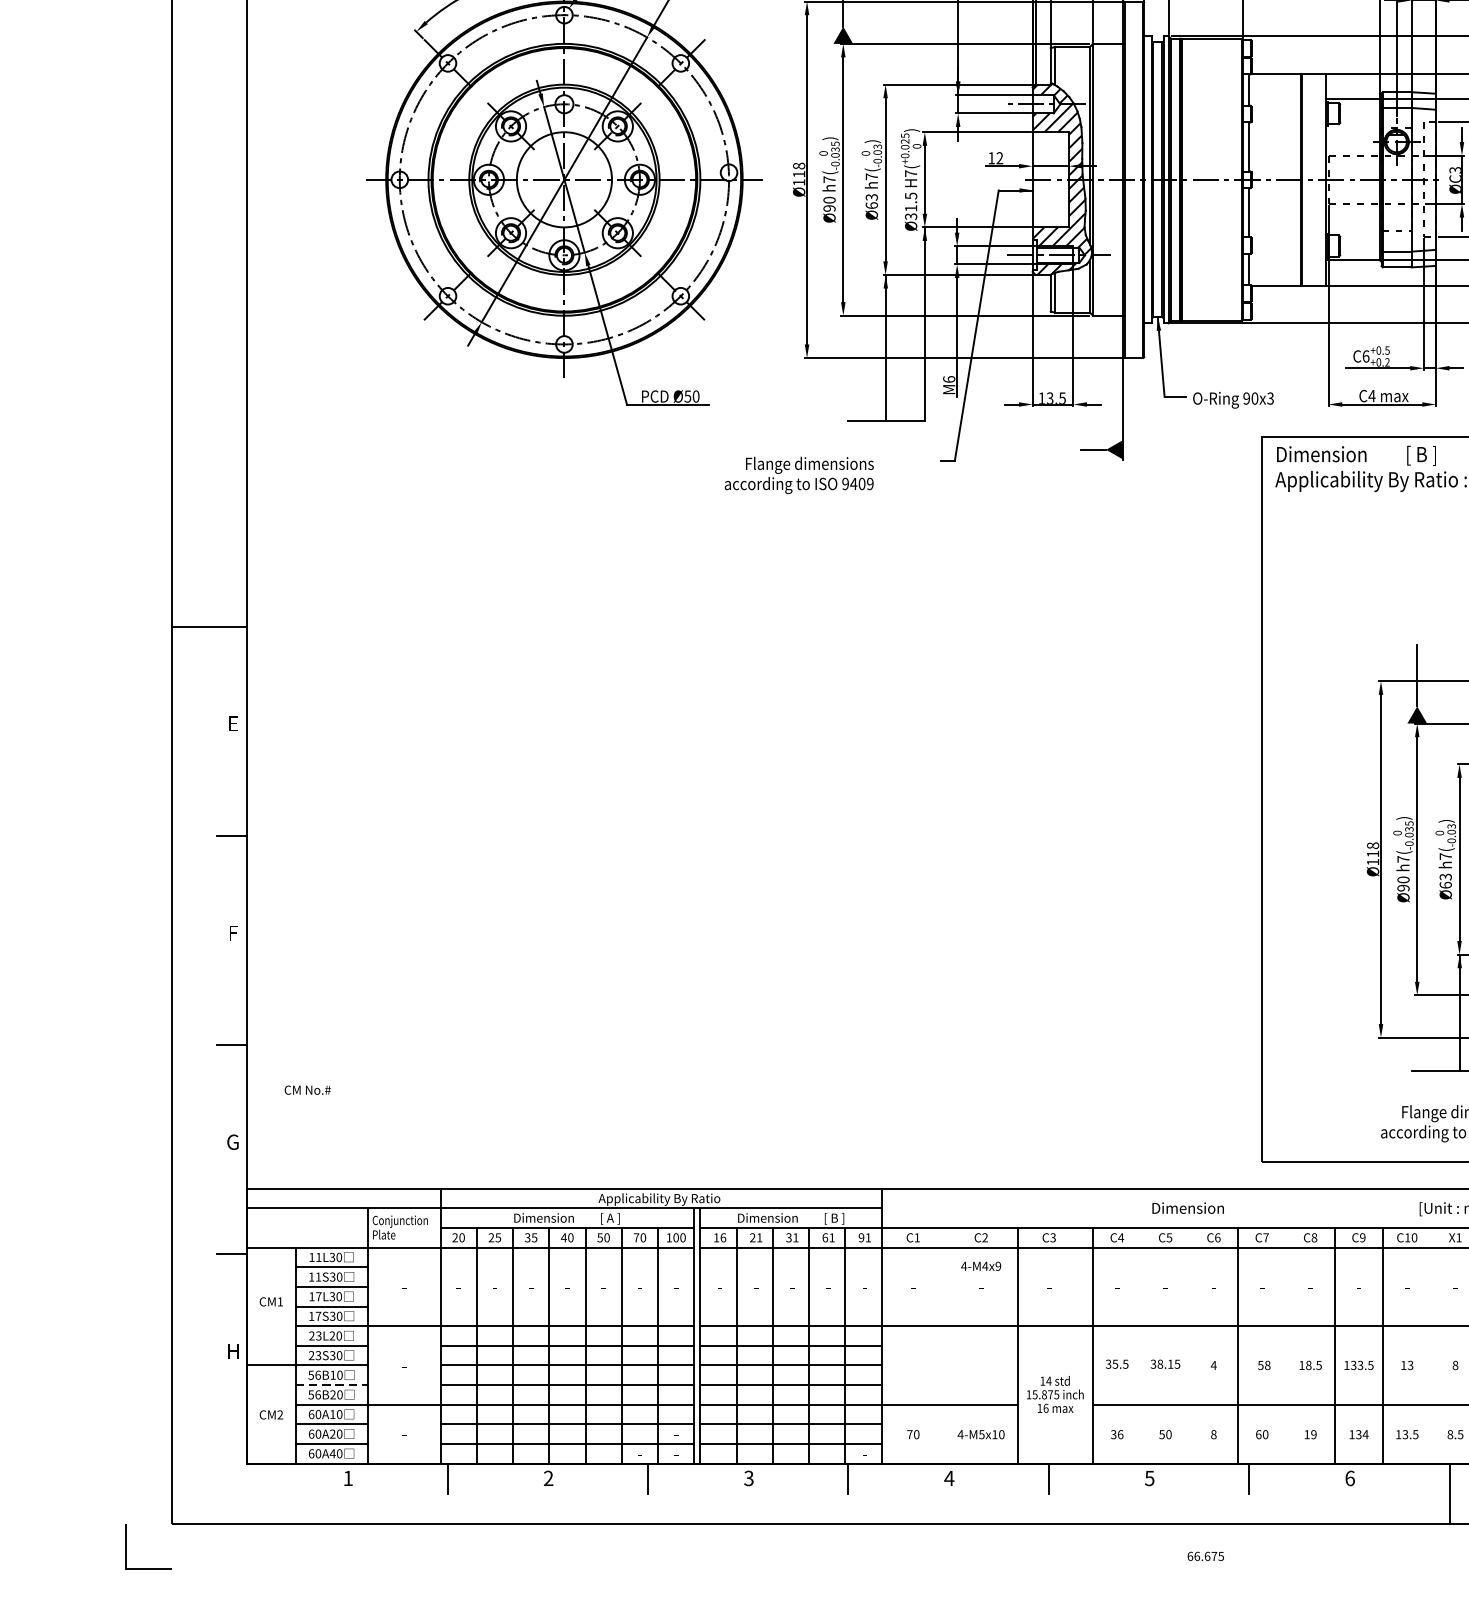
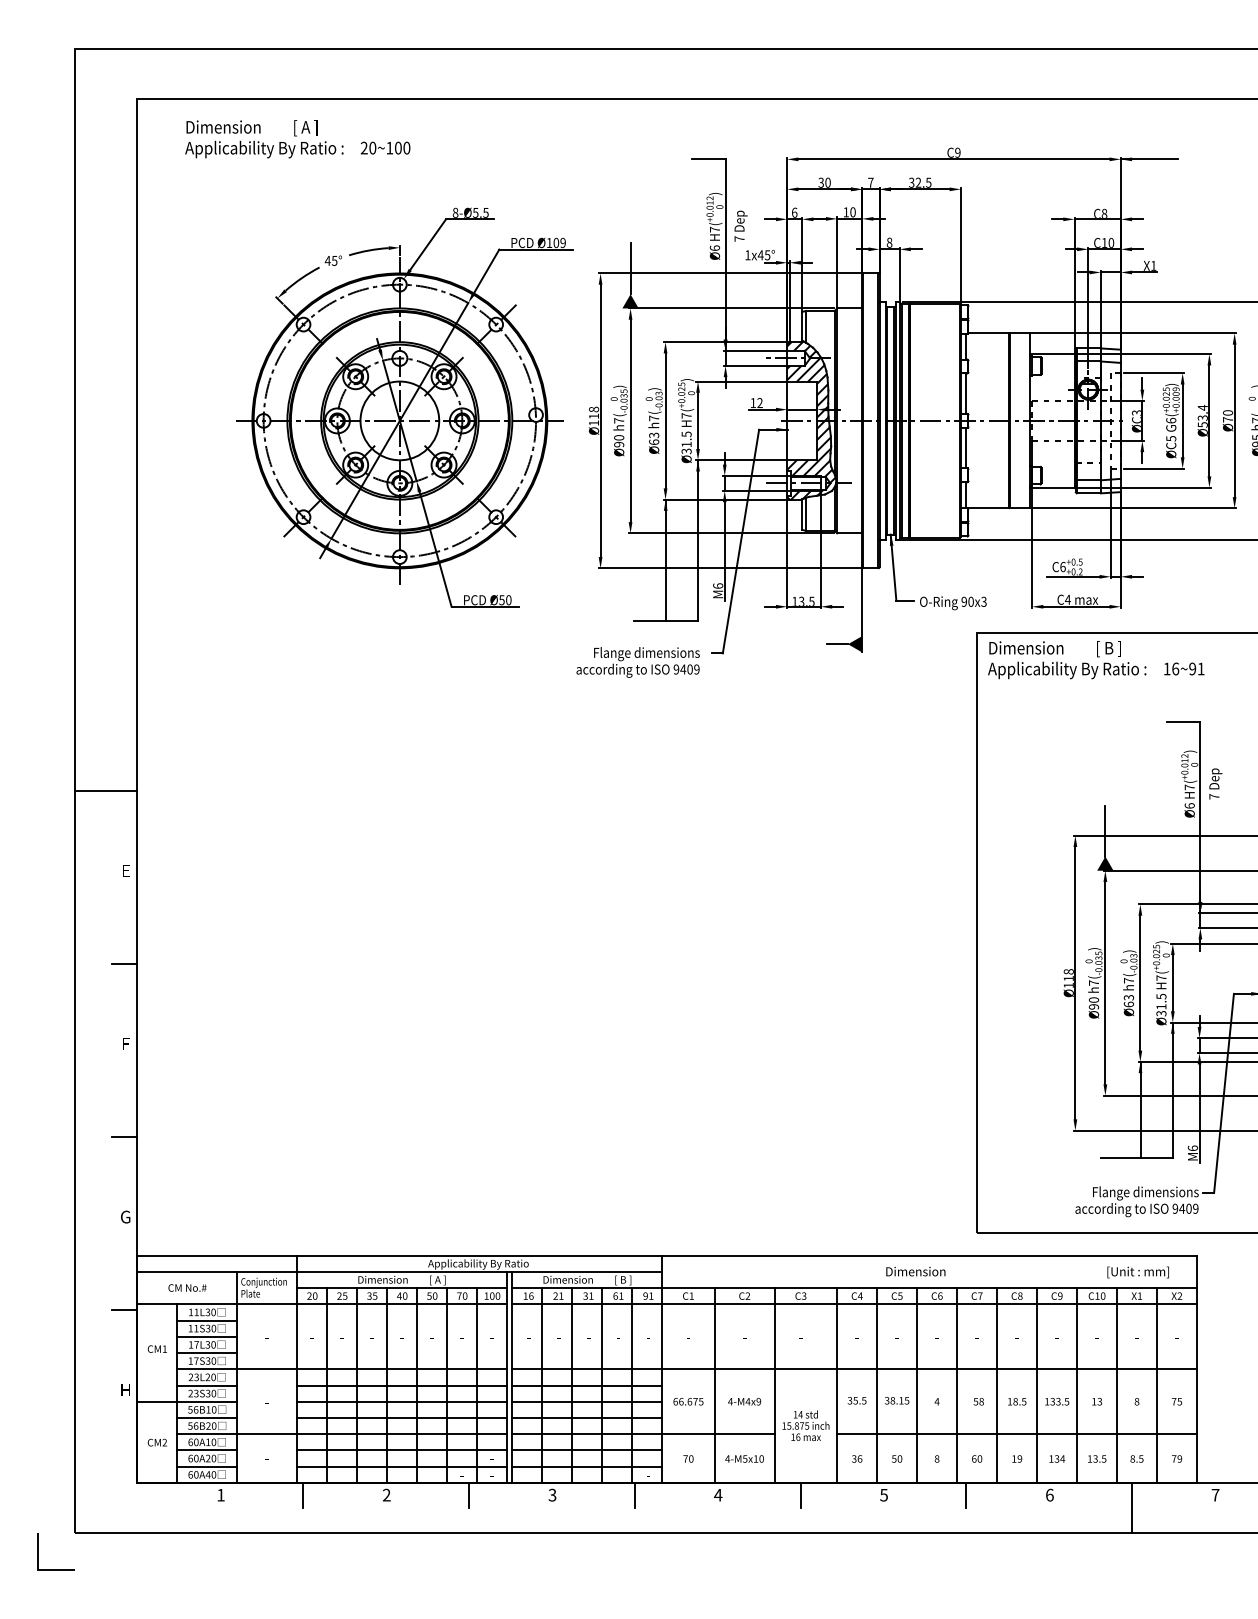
text: (798, 475) -> (637, 662), moved
text: (307, 1089) -> (187, 1287), moved
text: (981, 1266) -> (744, 1401), moved
line: (944, 1345) -> (714, 1385), added
line: (1141, 1345) -> (877, 1385), added
line: (1190, 1345) -> (917, 1385), added
line: (1286, 1345) -> (997, 1385), added
line: (1431, 1345) -> (1117, 1385), added
line: (331, 1384) -> (207, 1417), dashed -> solid
text: (1205, 1556) -> (688, 1401), moved

